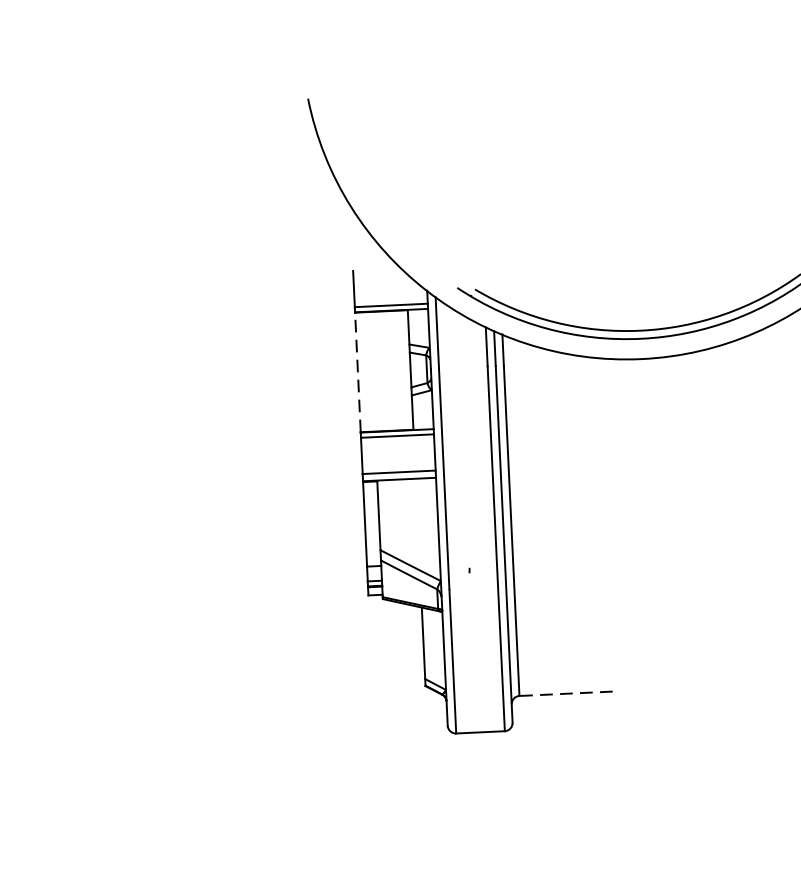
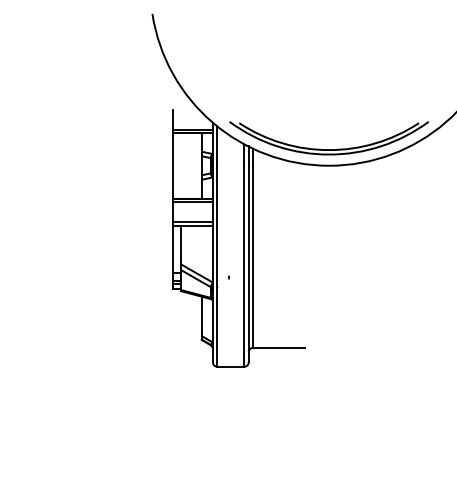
line: (357, 372) -> (172, 165), dashed -> solid
line: (565, 693) -> (278, 347), dashed -> solid

